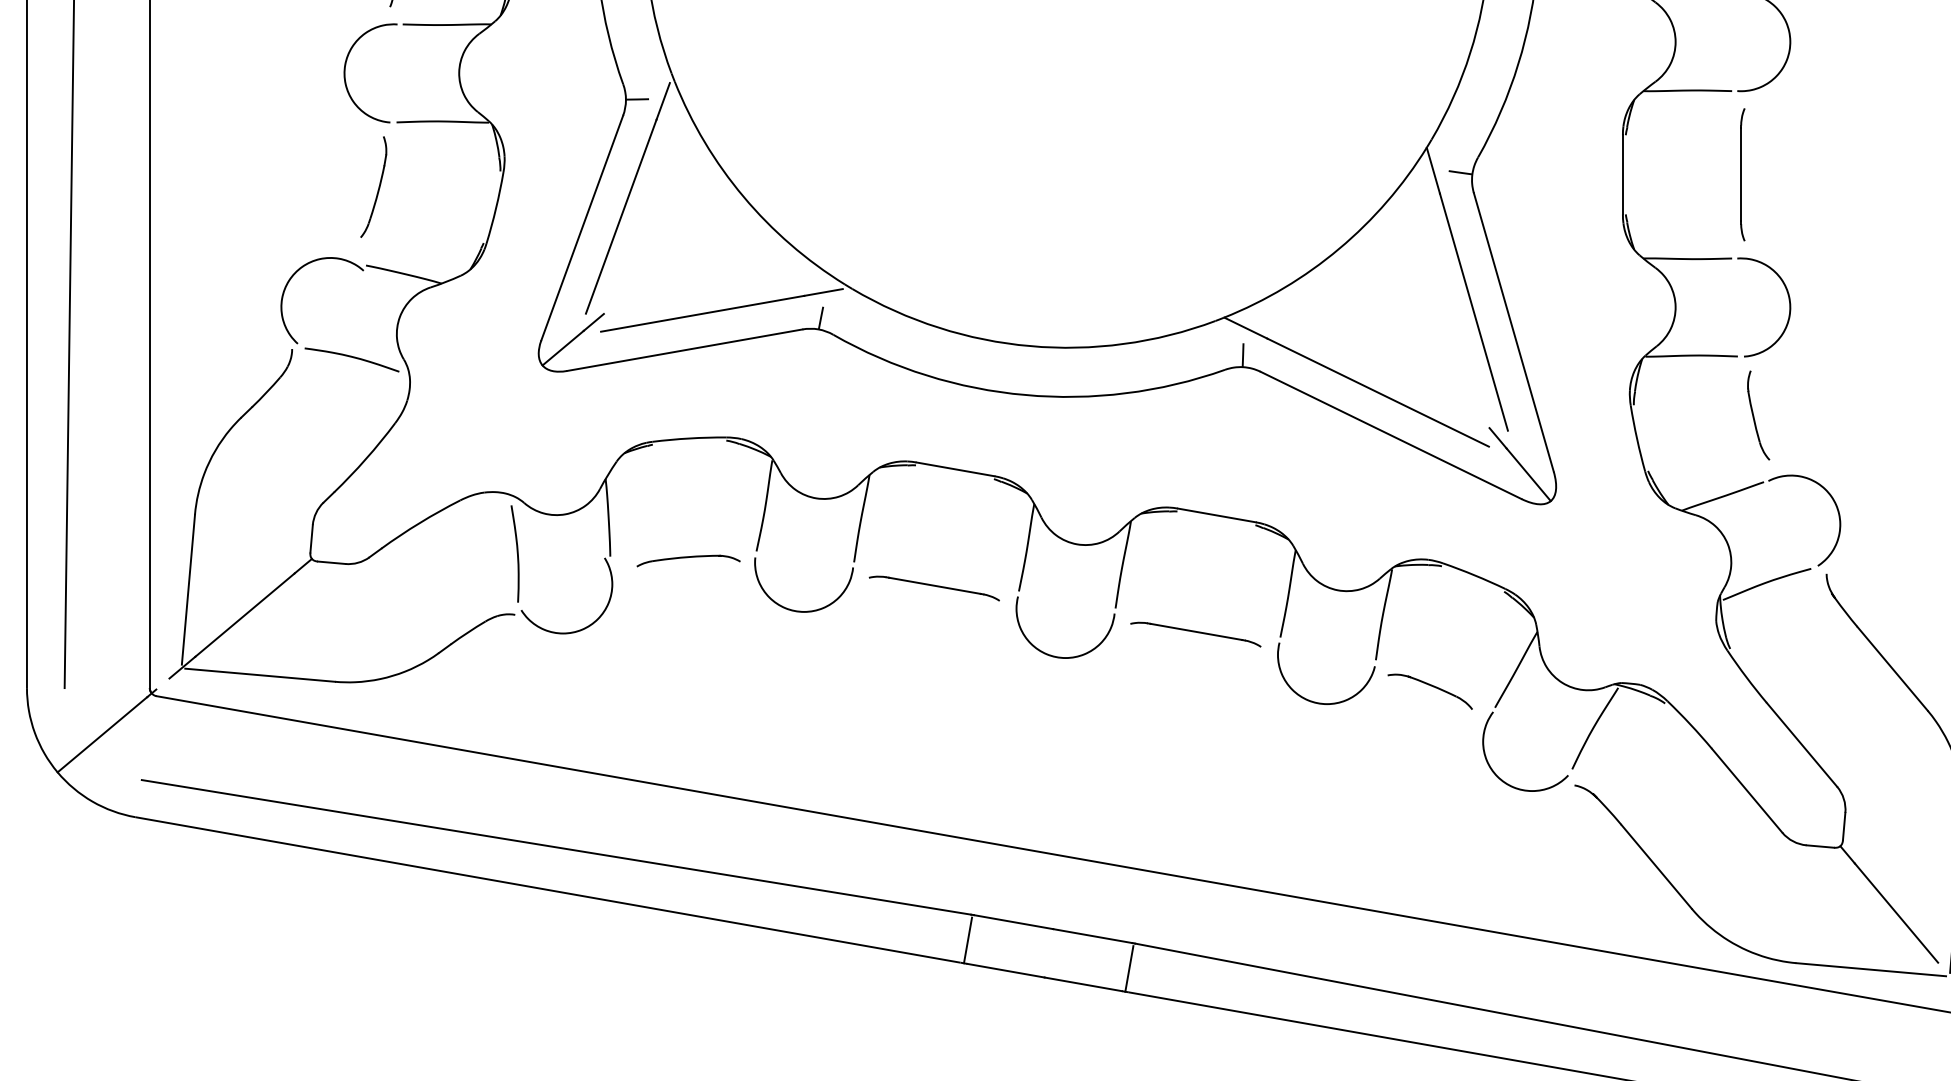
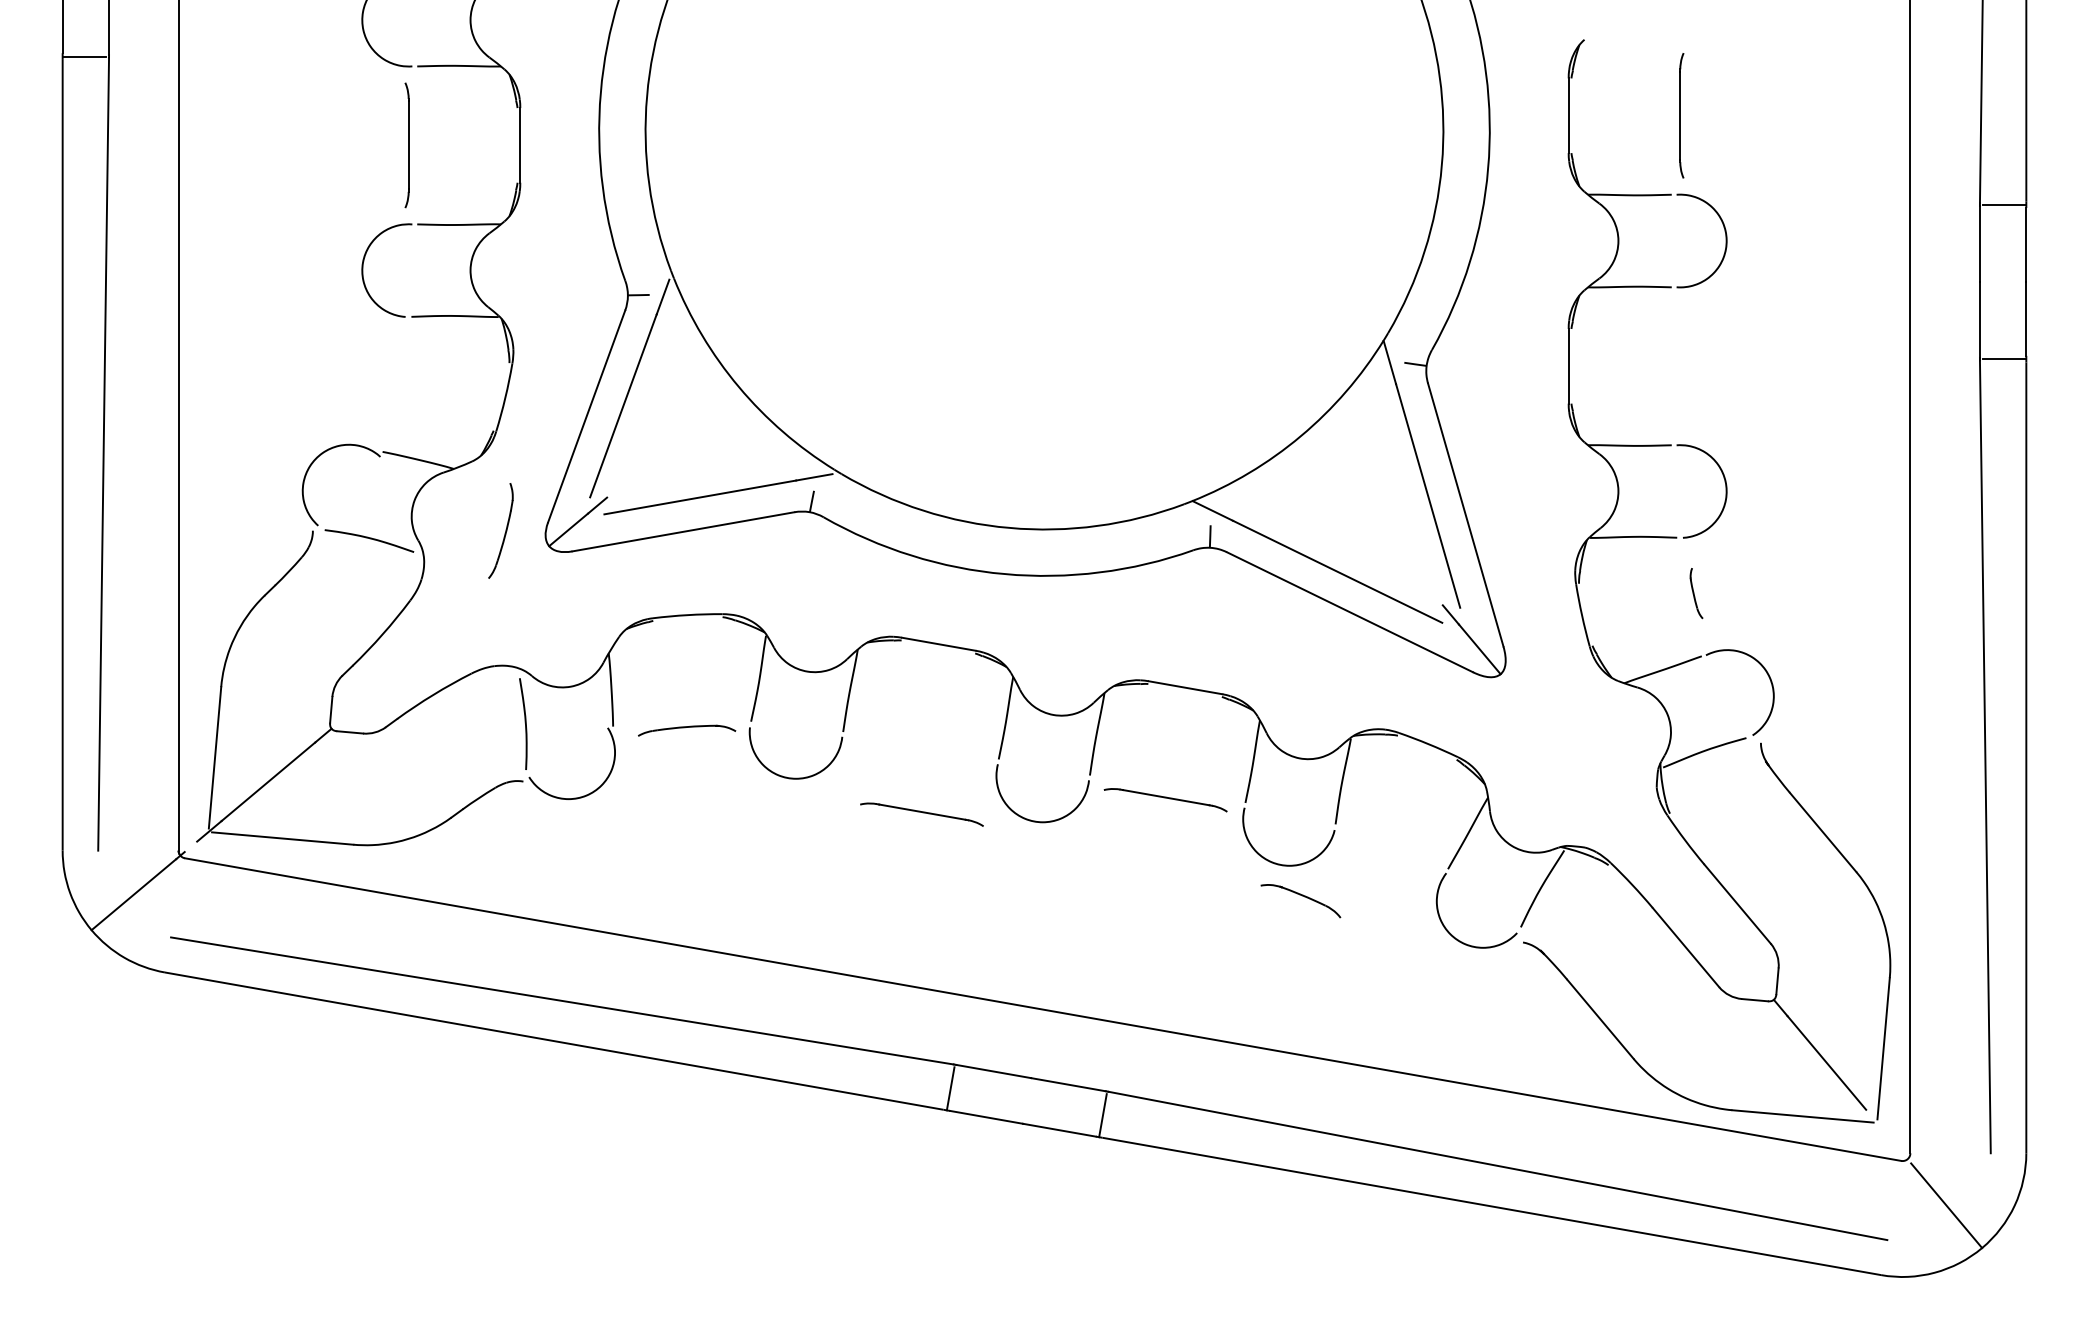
part: (1742, 173) -> (1681, 365), removed
part: (373, 186) -> (500, 530), moved
part: (1758, 415) -> (1696, 593), size x0.6
part: (933, 588) -> (921, 814), moved
part: (1429, 692) -> (1300, 901), moved

